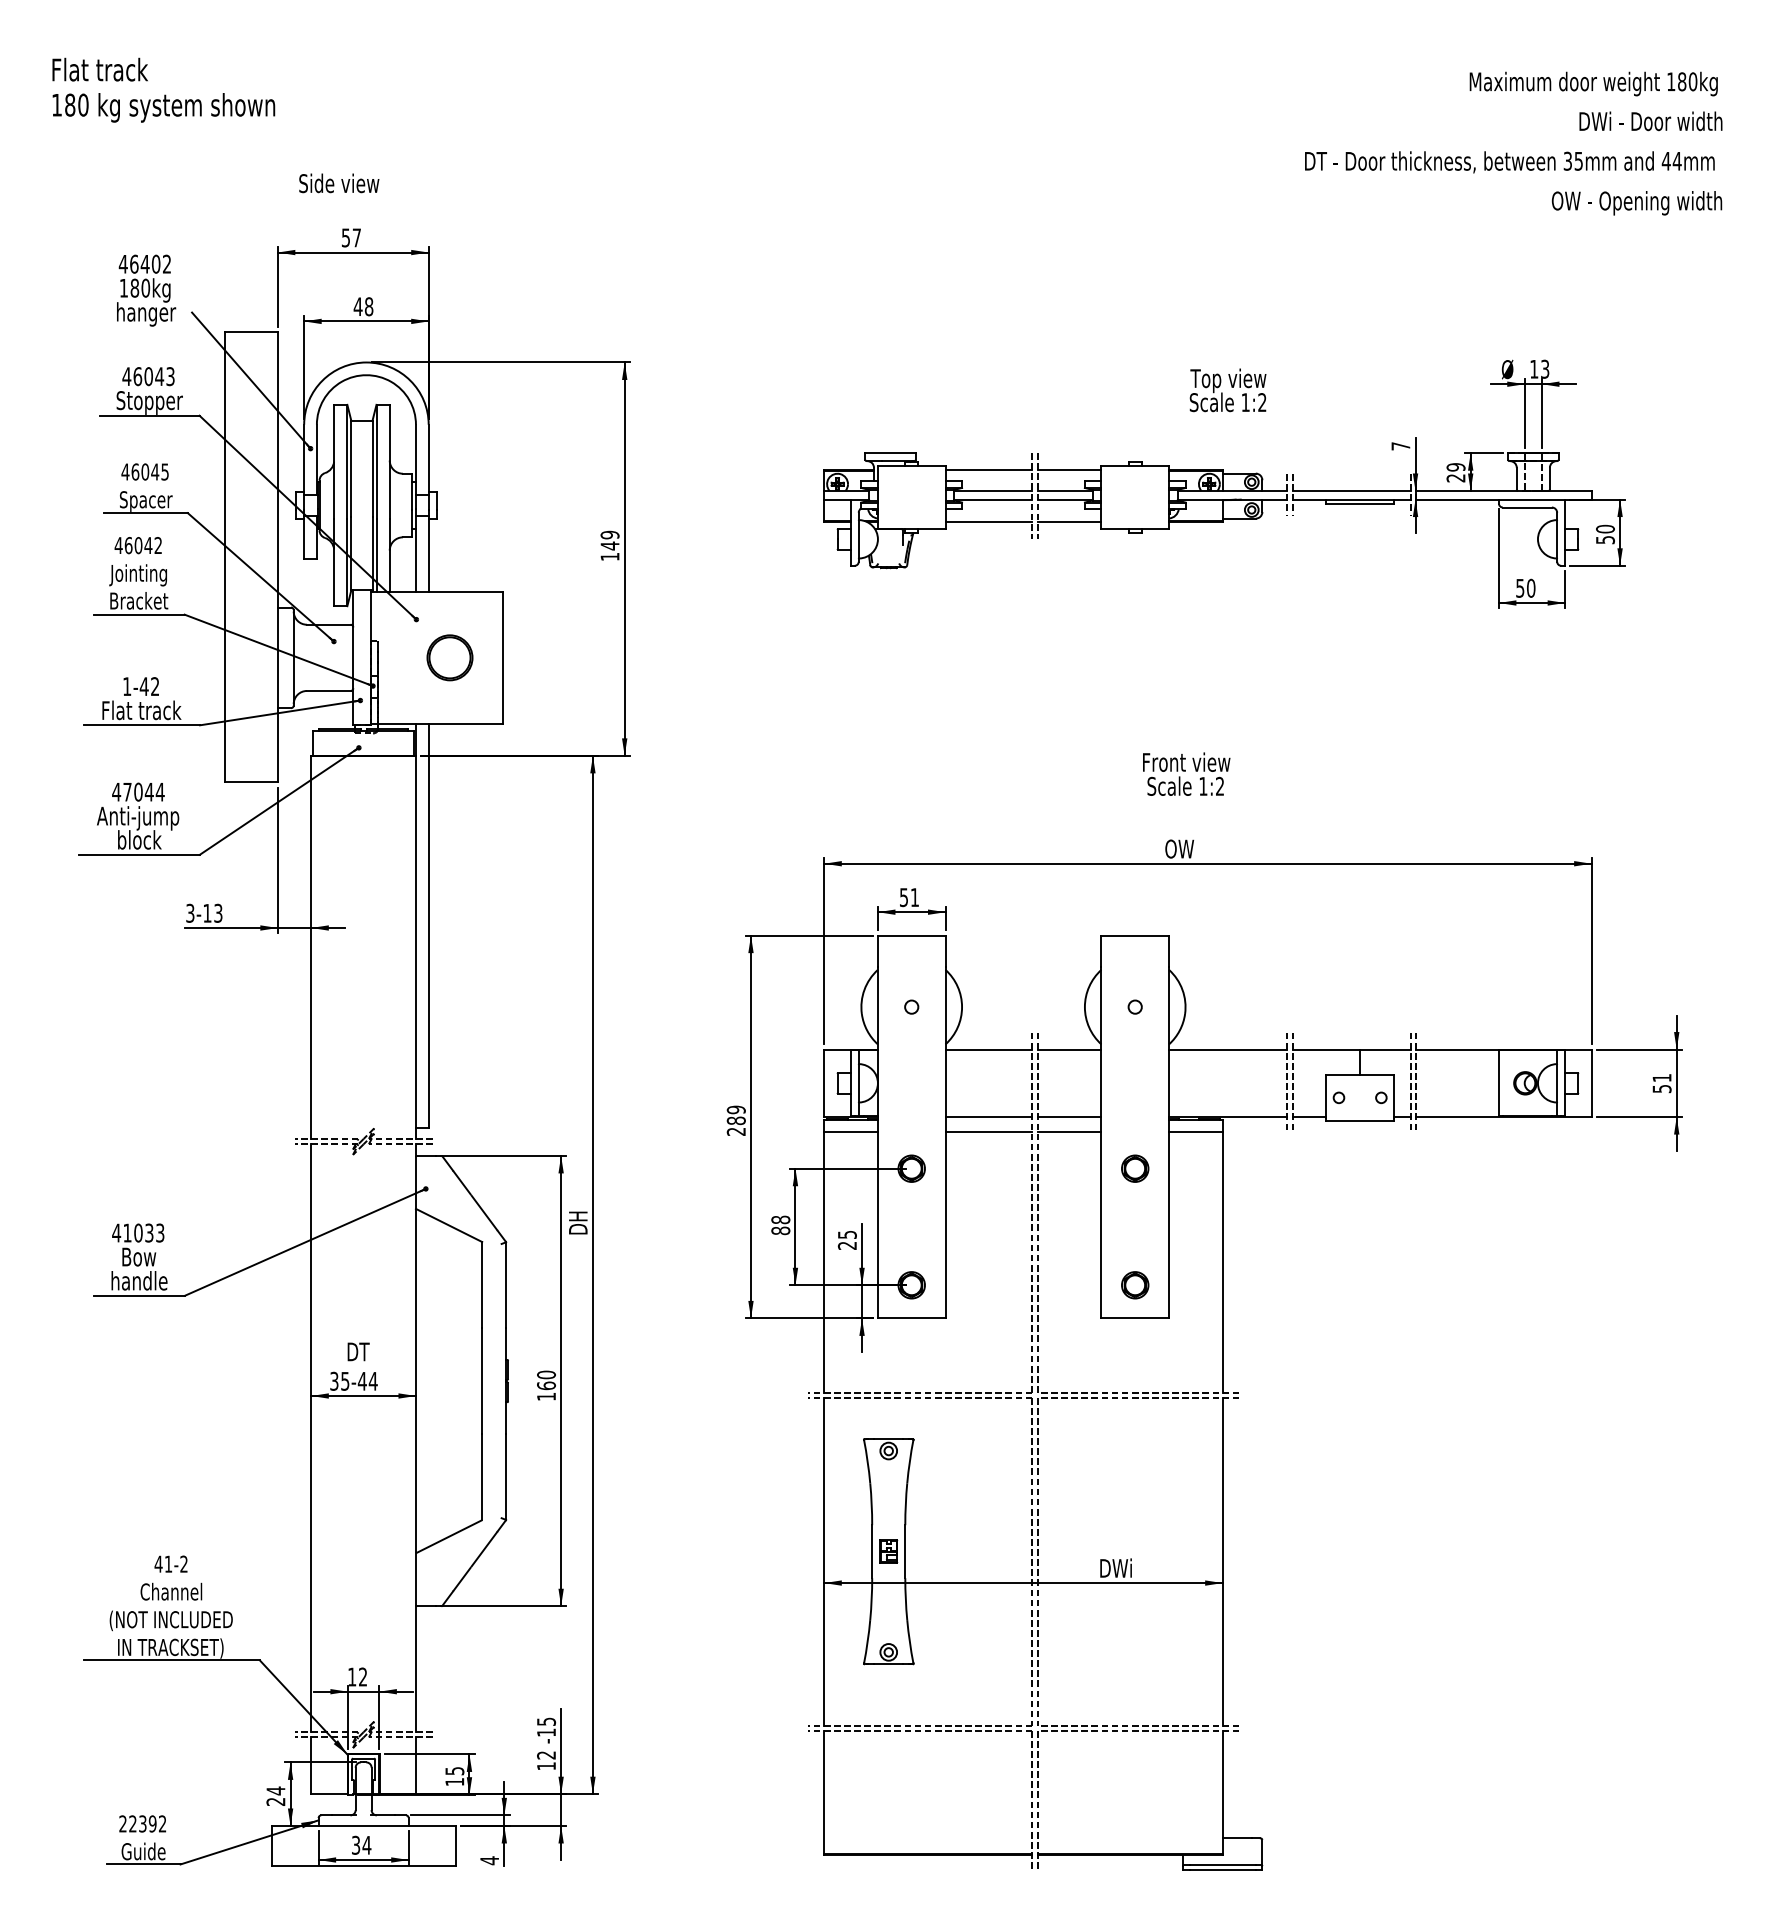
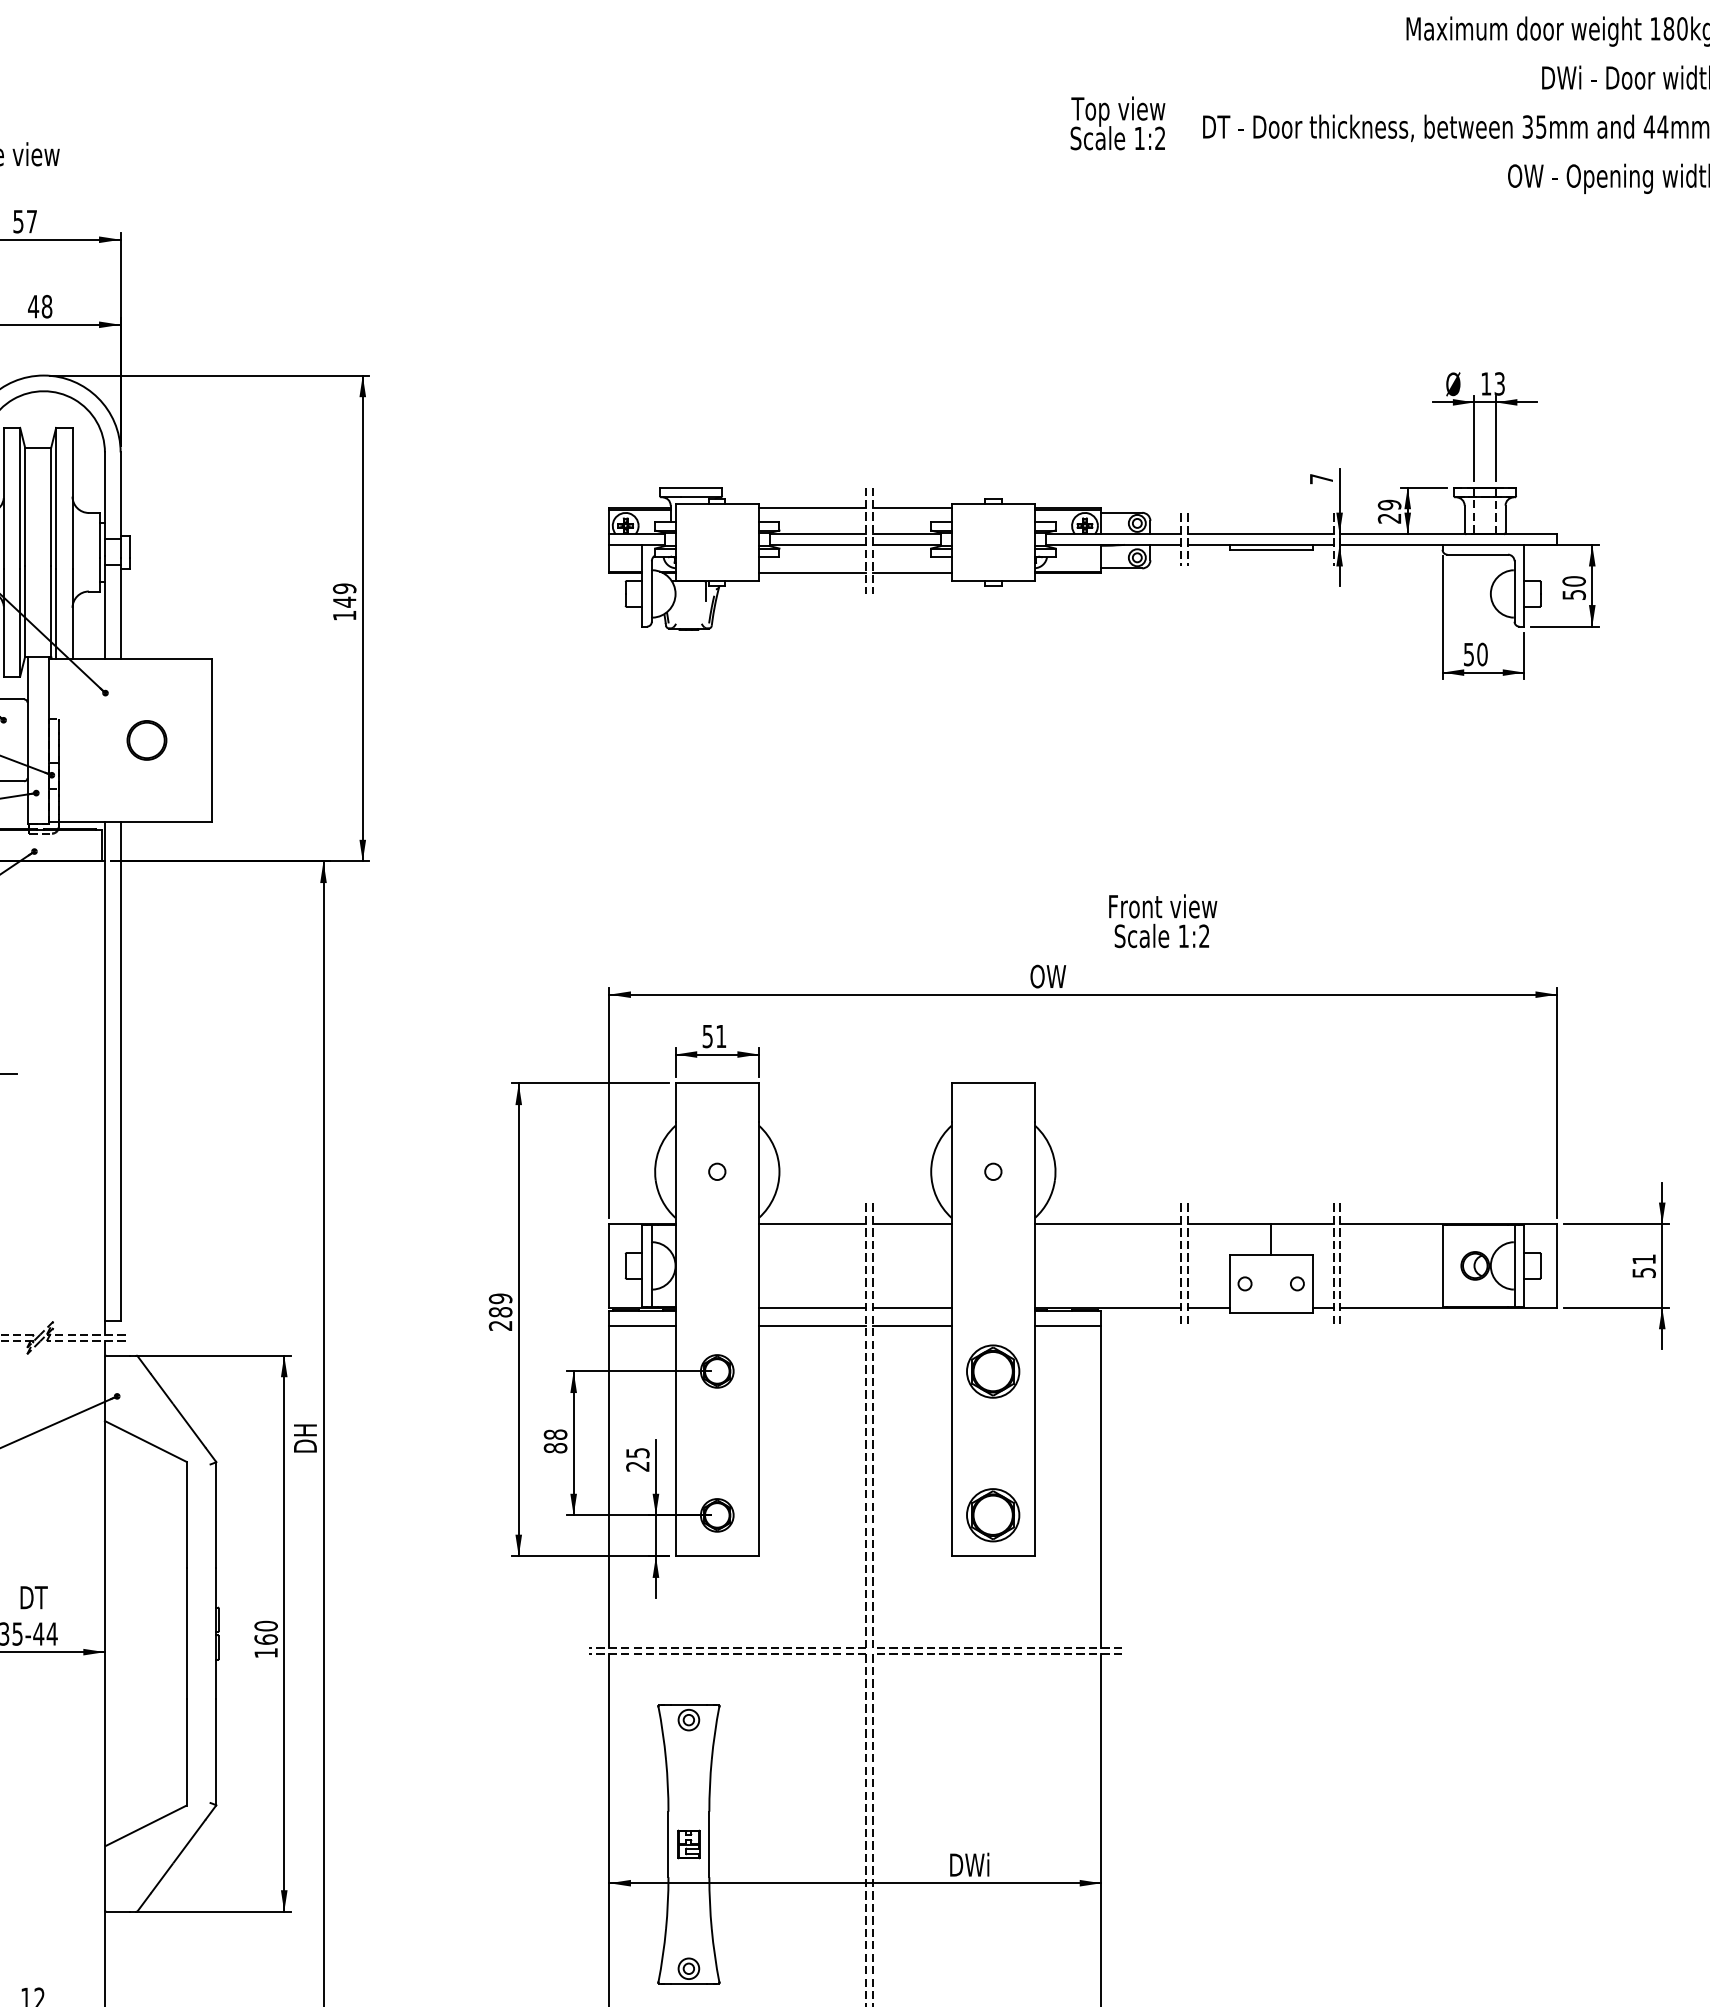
text: (1227, 390) -> (1117, 123), moved
part: (449, 657) -> (146, 739), size x0.7
text: (1186, 773) -> (1162, 920), moved
part: (1135, 1168) -> (993, 1371), size x1.6
part: (1135, 1285) -> (993, 1515), size x1.6

